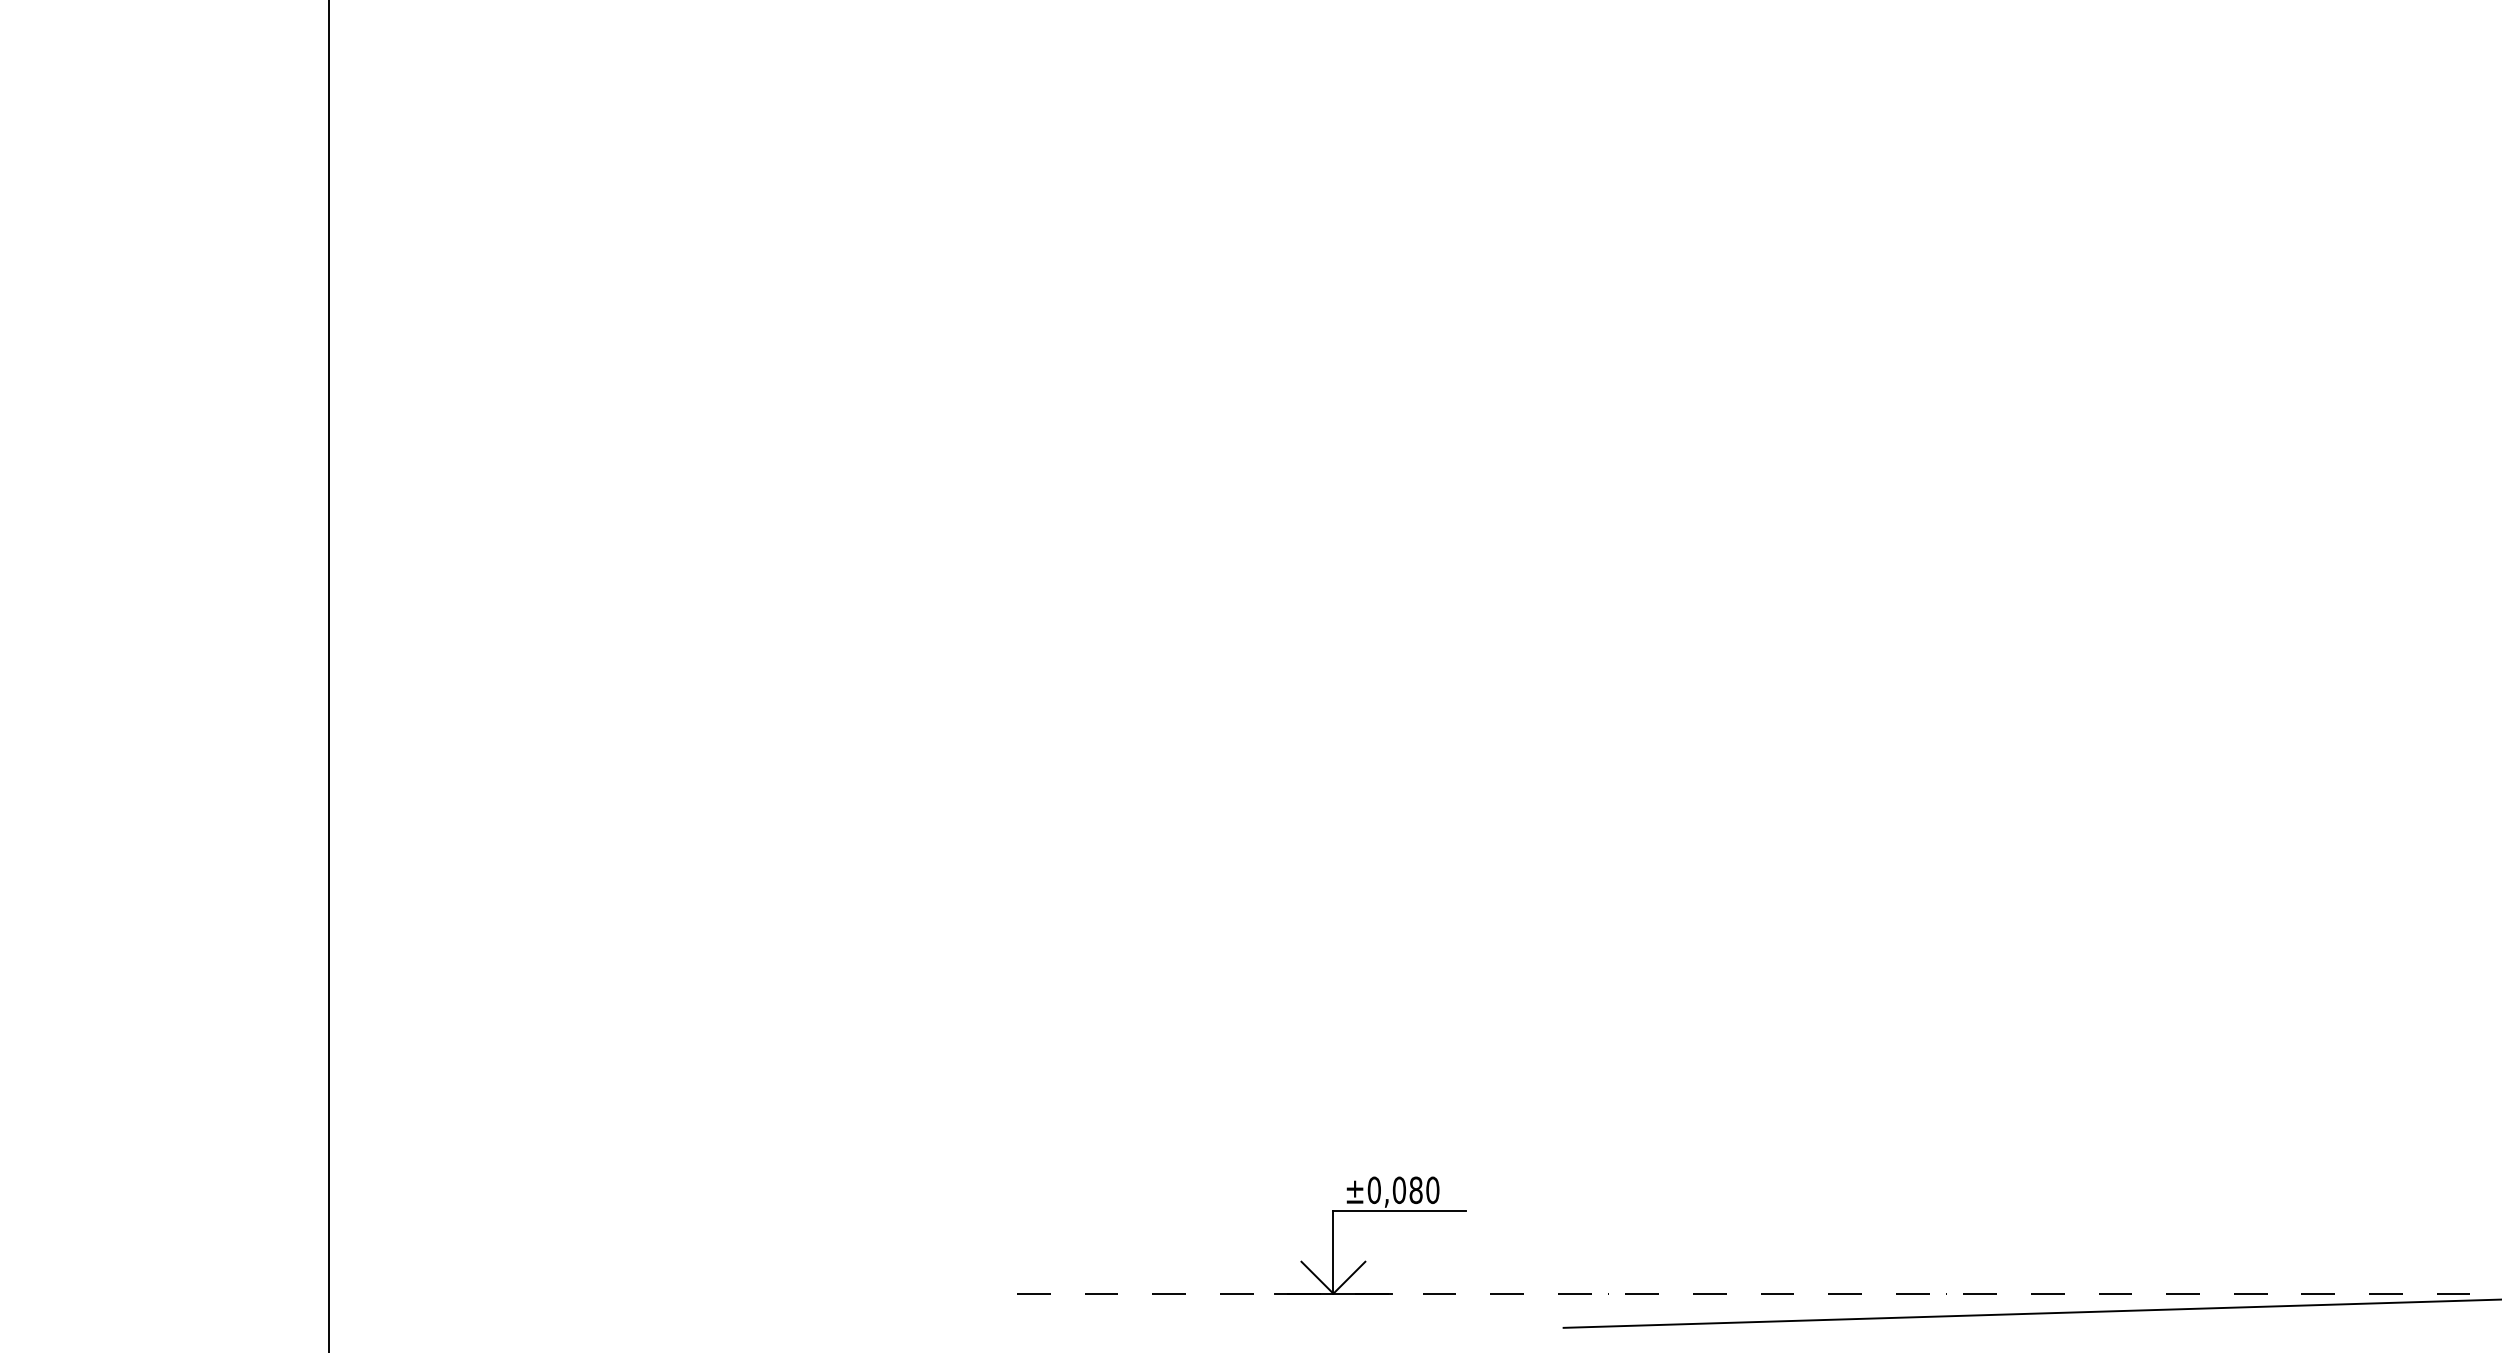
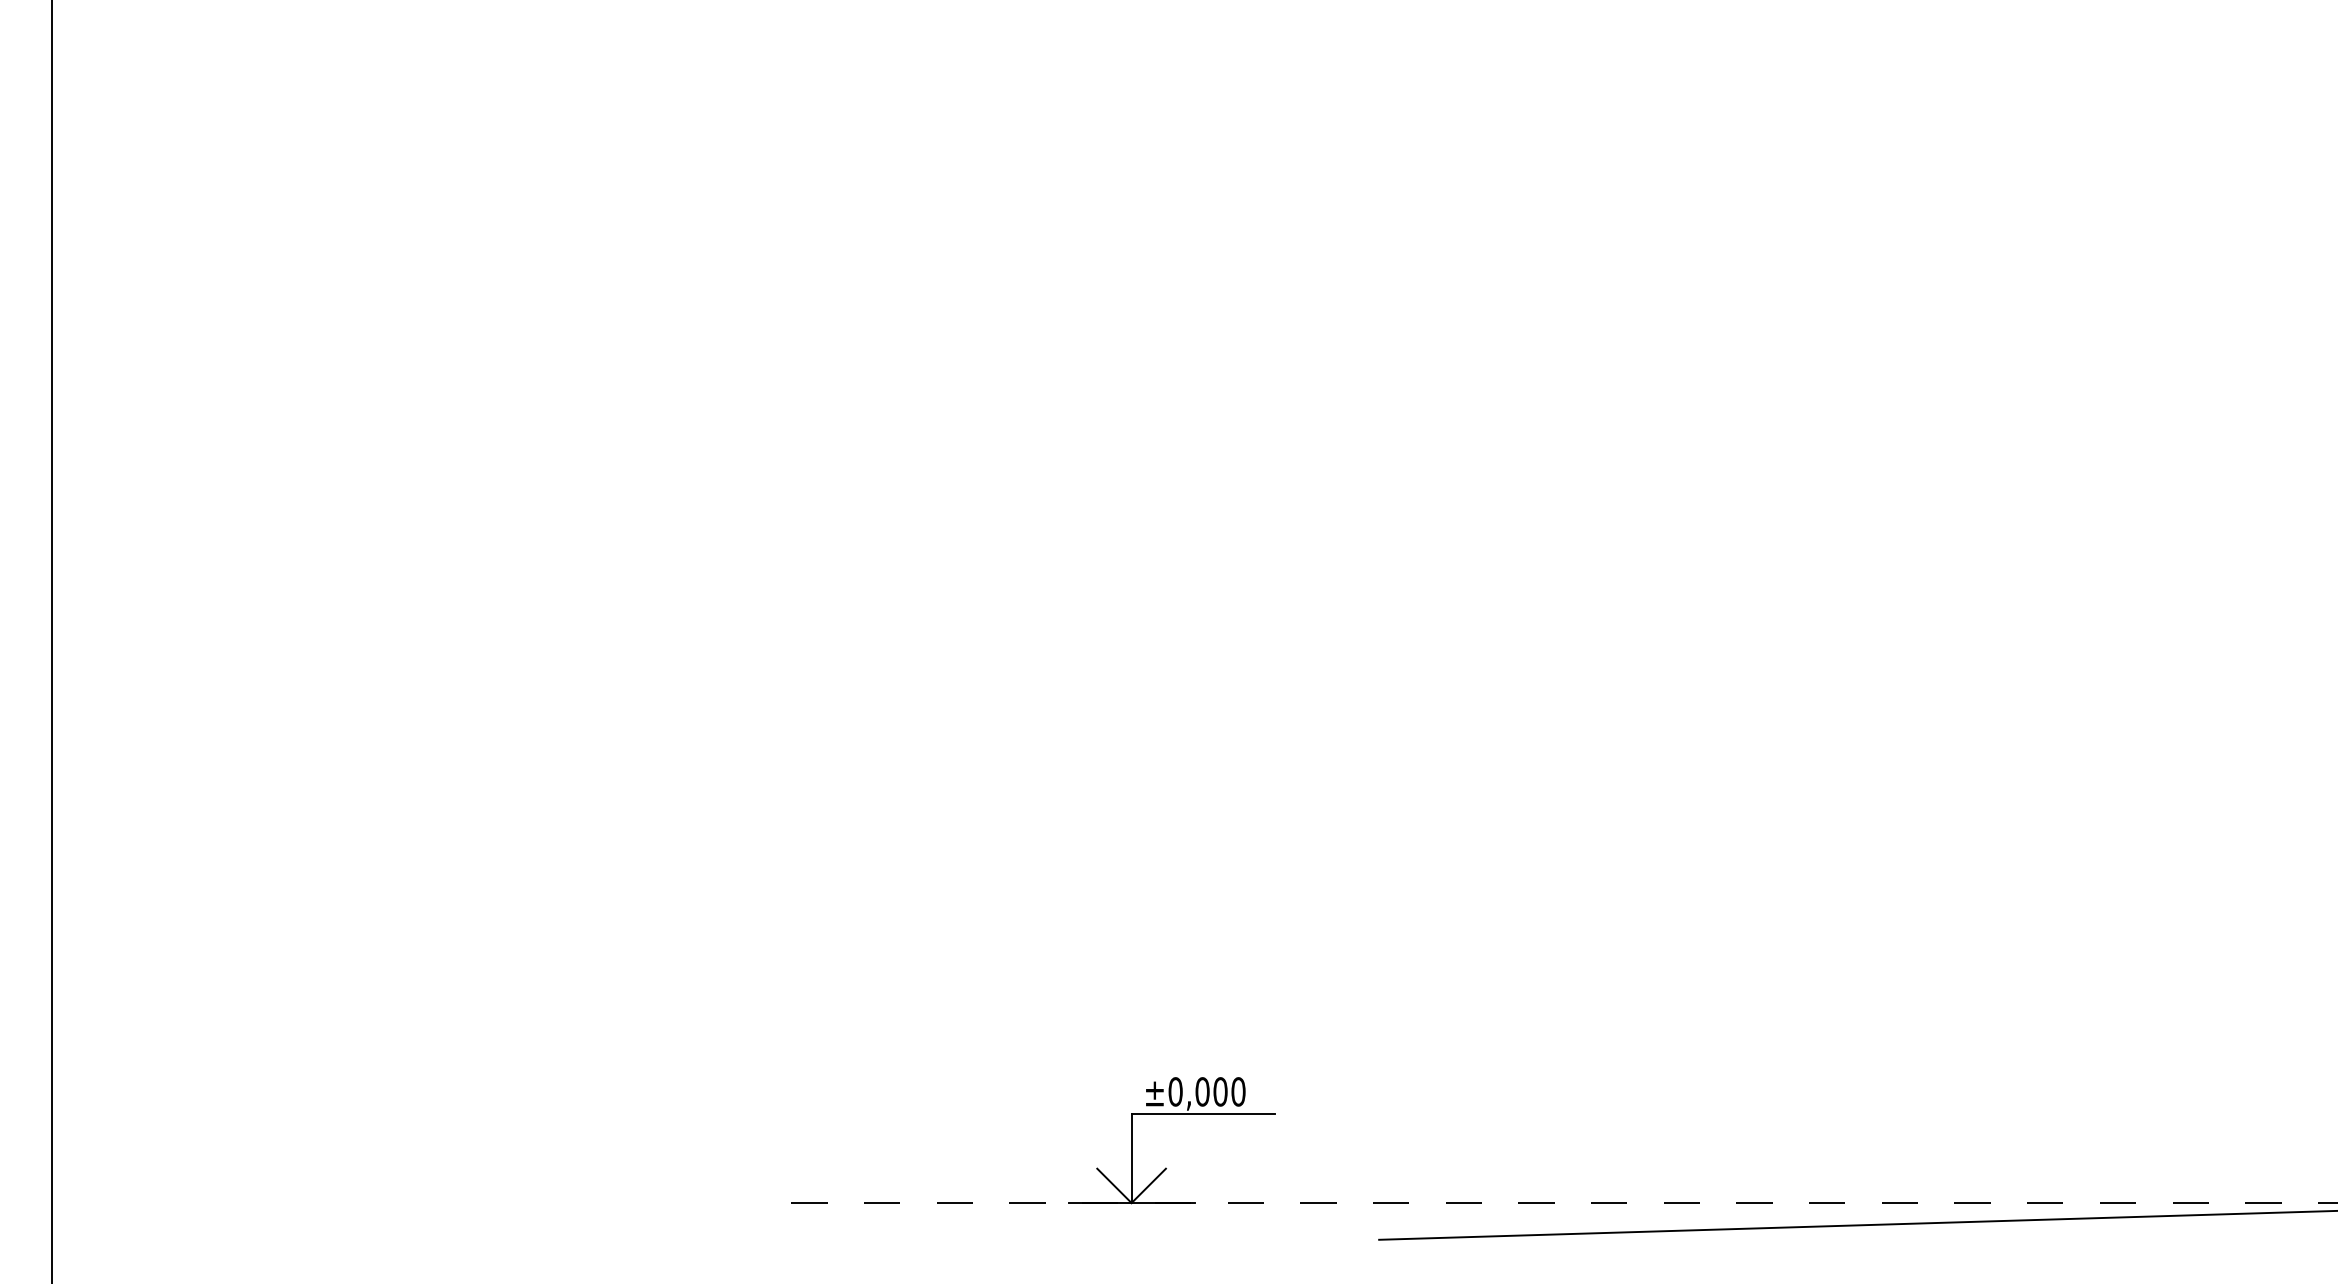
text: (1415, 1190) -> (1219, 1092), ±0,080 -> ±0,000

